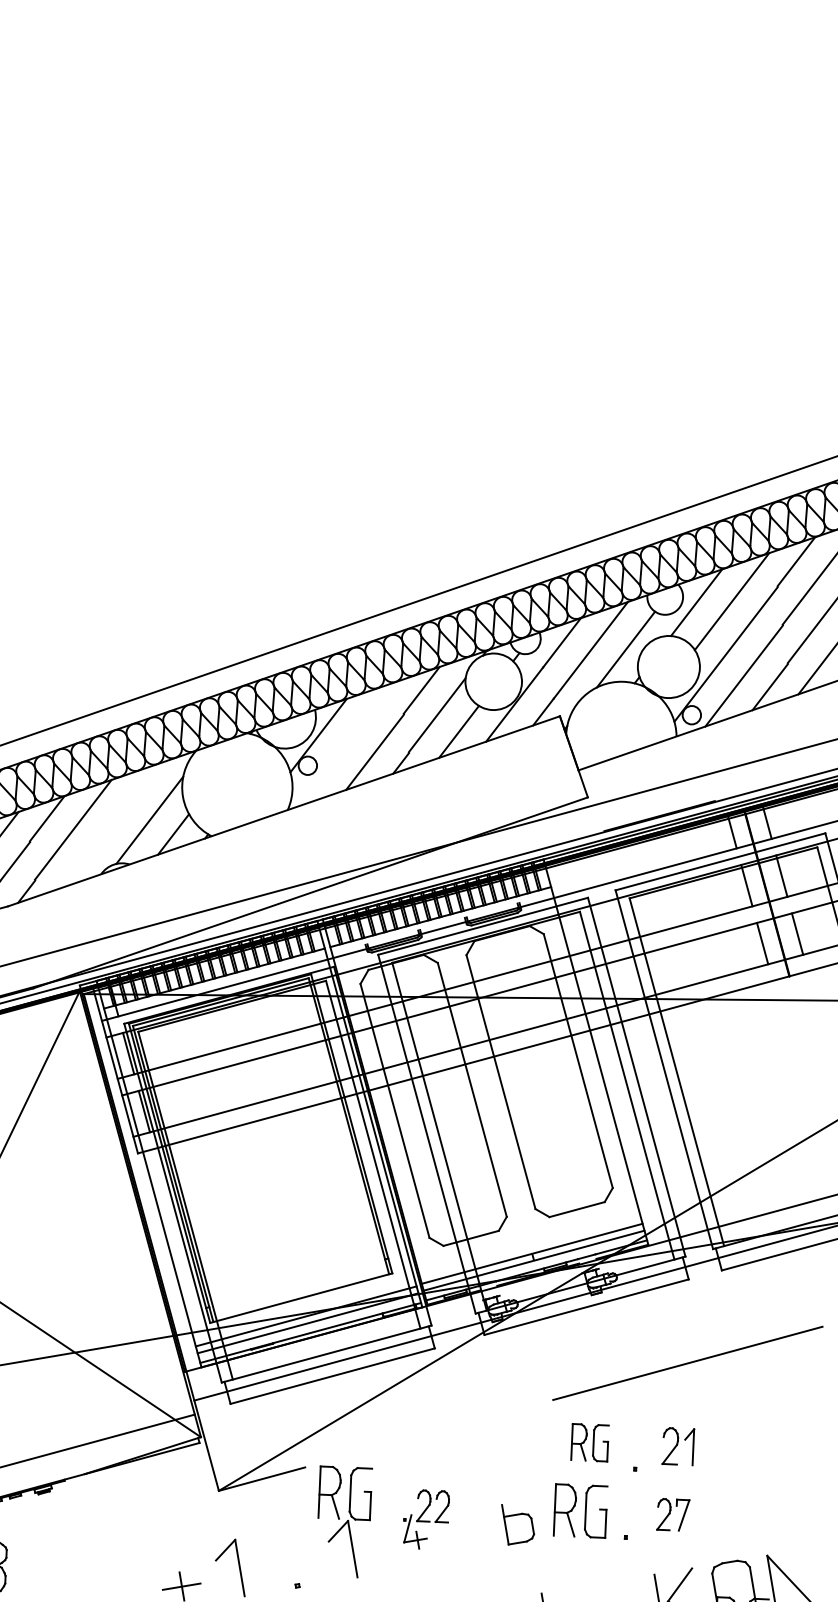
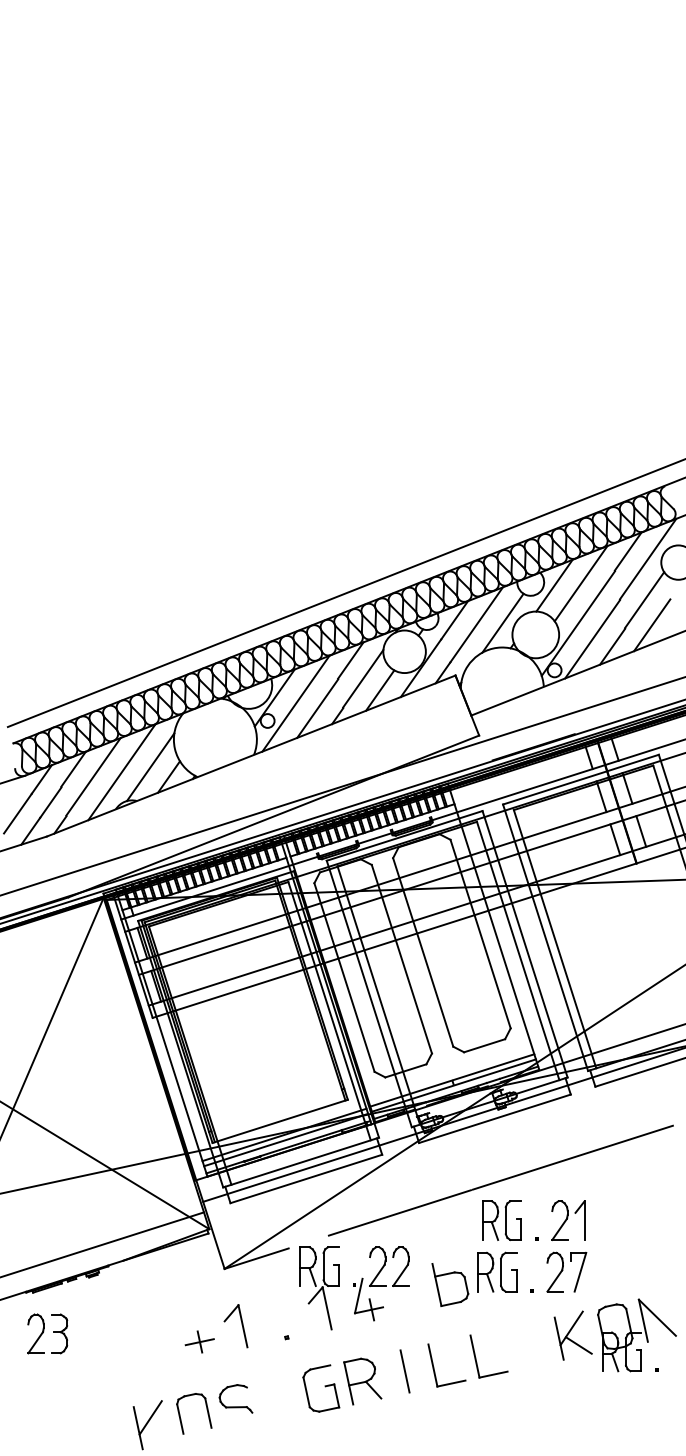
line: (345, 744) -> (295, 703), added
line: (110, 825) -> (121, 772), added
line: (454, 1426) -> (399, 1212), added
part: (589, 1442) -> (501, 1220), size x1.43
part: (678, 1446) -> (568, 1220), size x1.43
part: (672, 1514) -> (566, 1271), size x1.67
part: (426, 1519) -> (381, 1283), size x1.67
part: (517, 1524) -> (450, 1284), size x1.43

